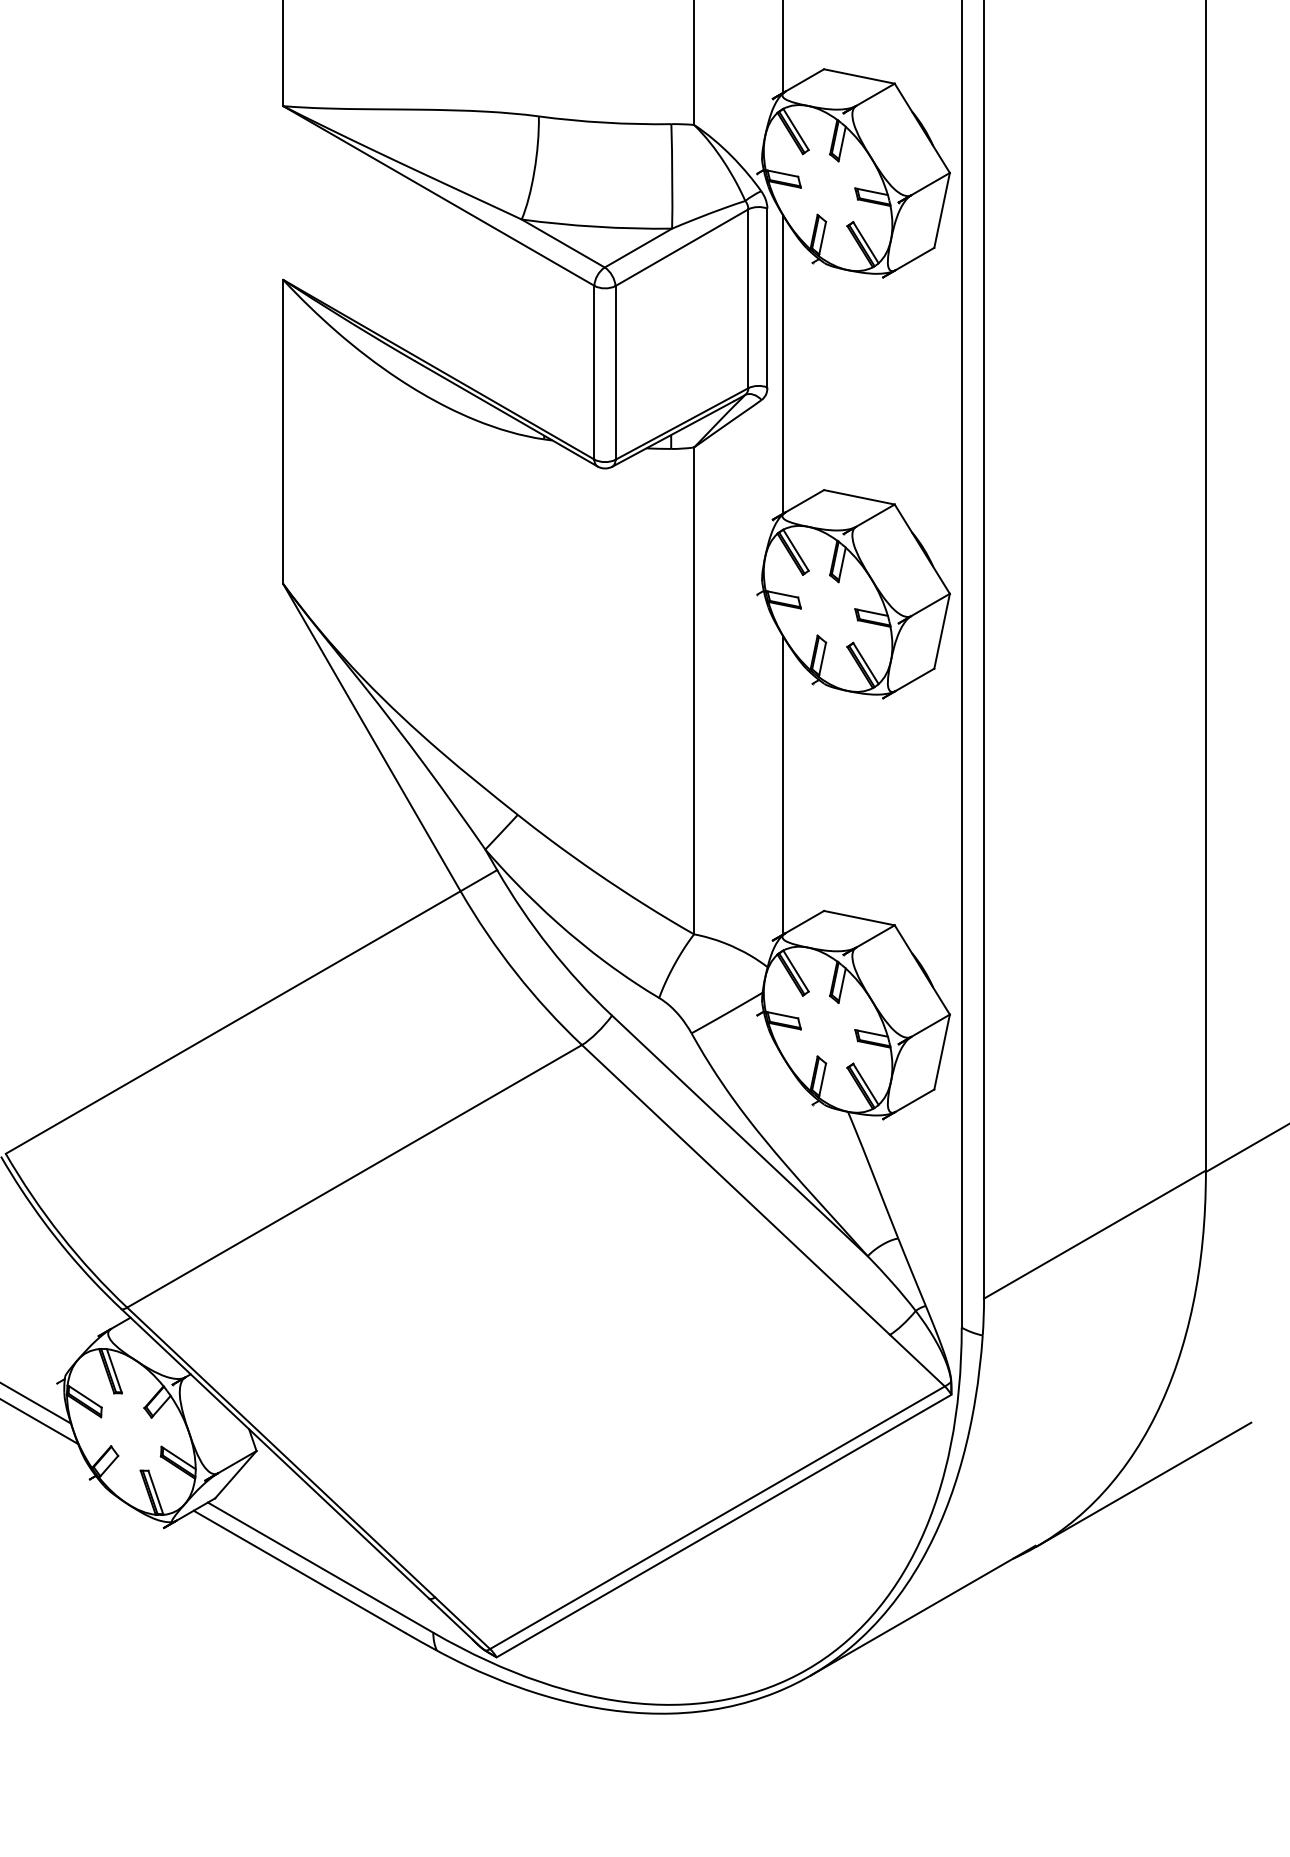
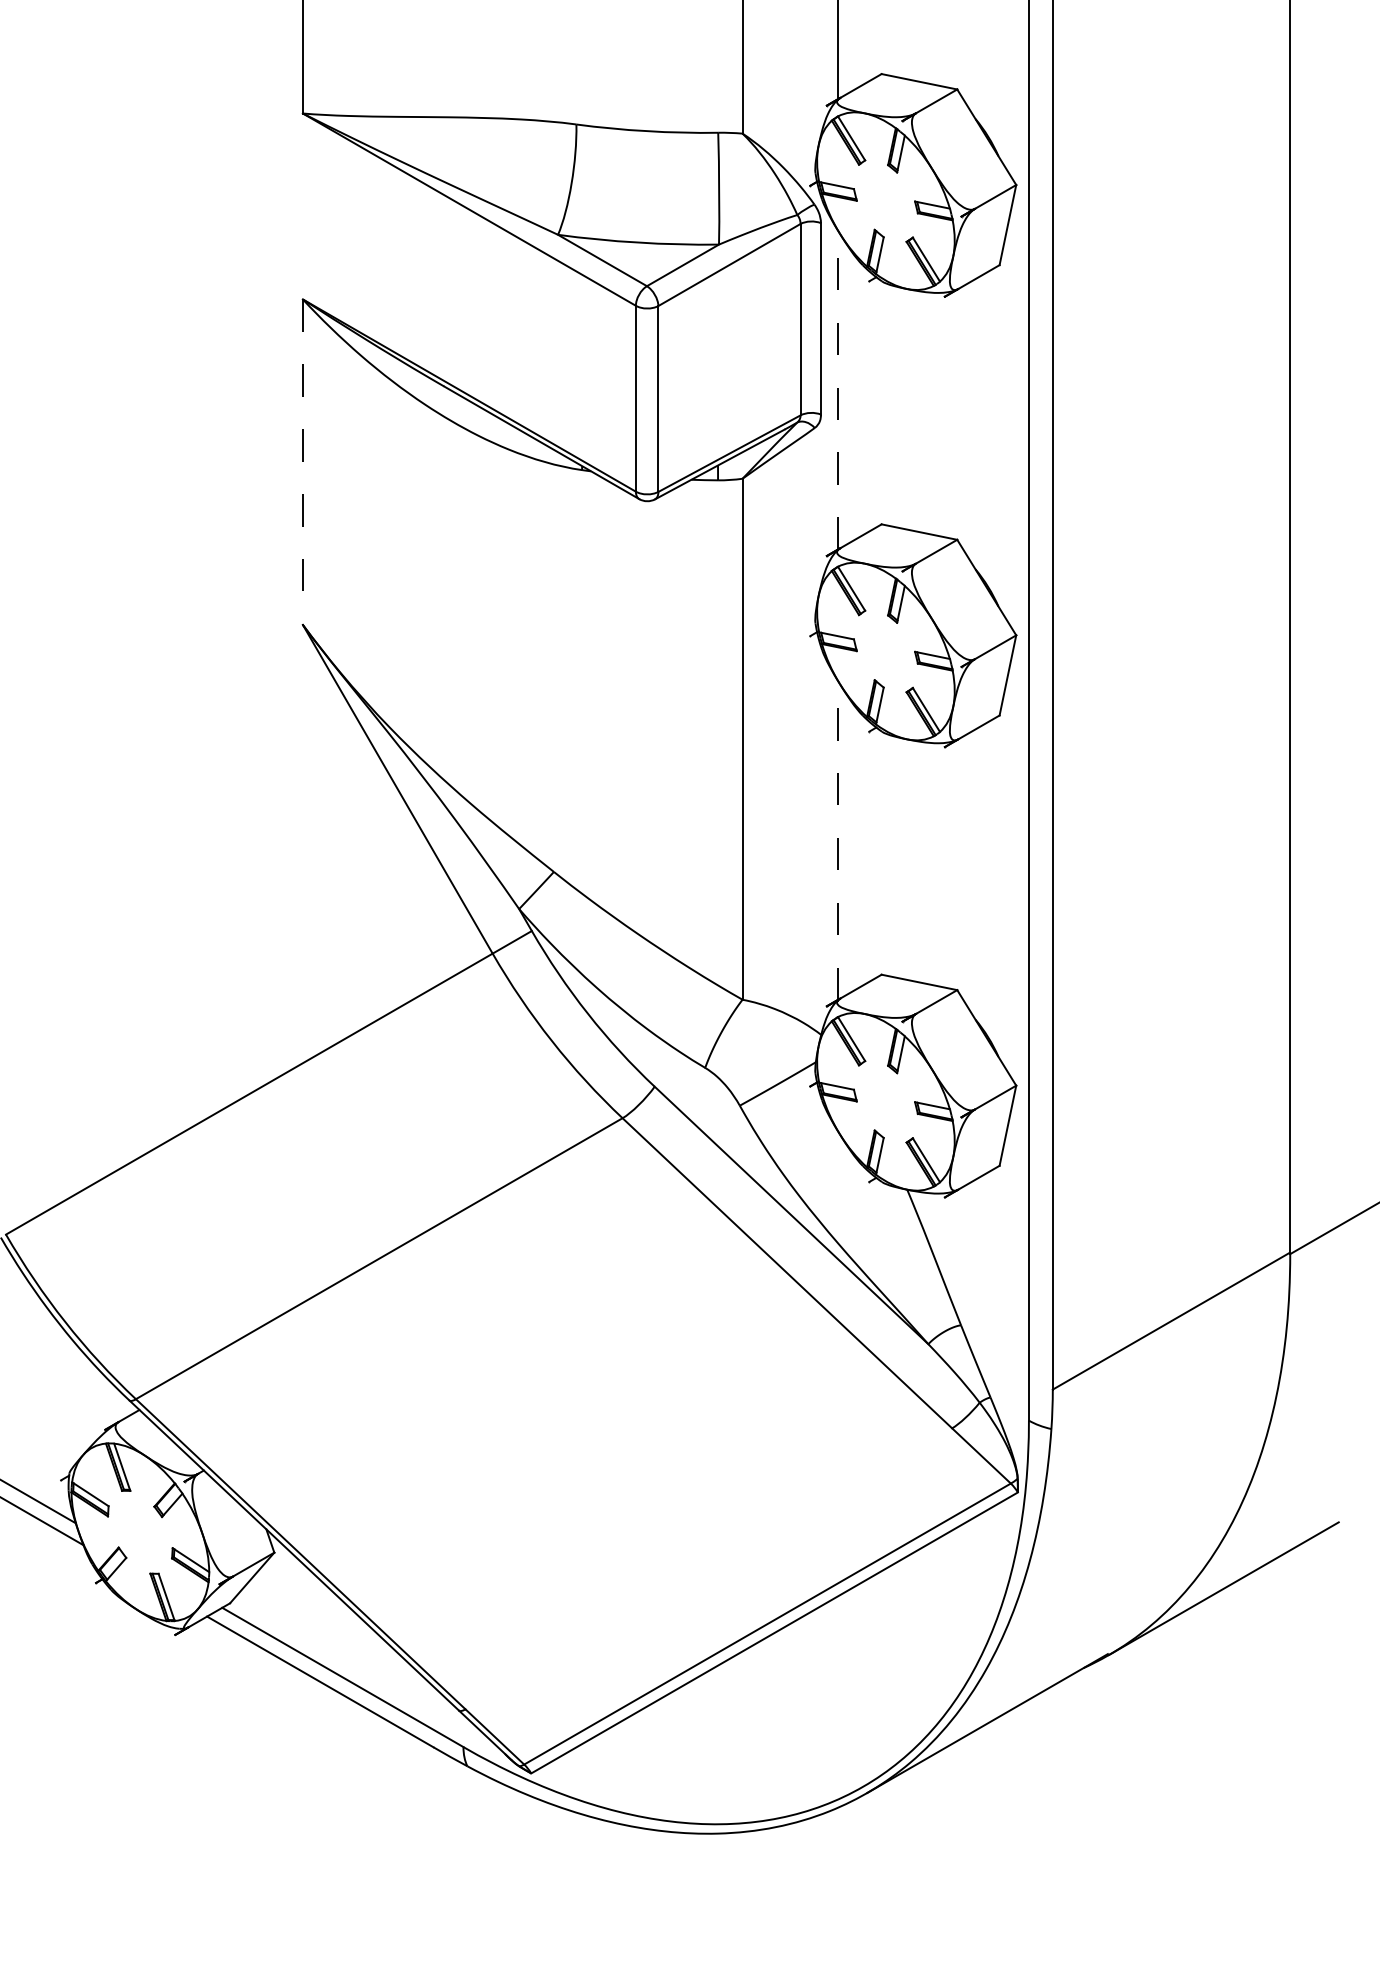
line: (782, 364) -> (837, 389), solid -> dashed
line: (282, 432) -> (302, 462), solid -> dashed
line: (782, 785) -> (837, 840), solid -> dashed

